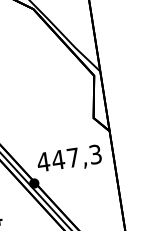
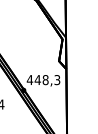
text: (73, 158) -> (45, 80), 447,3 -> 448,3

